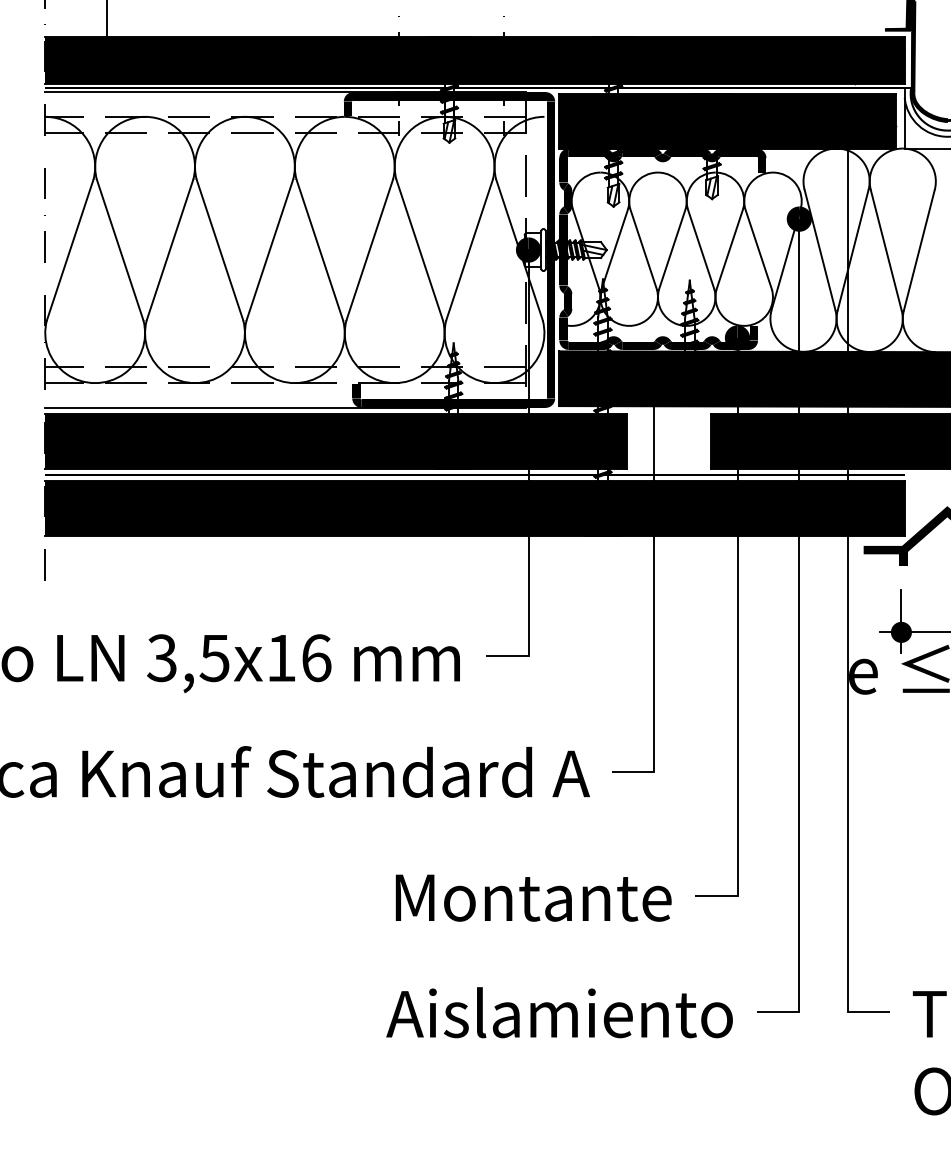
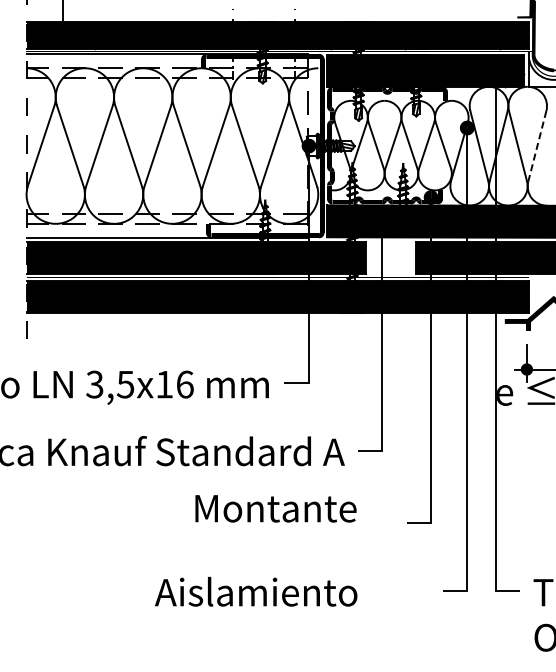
line: (919, 250) -> (537, 146), solid -> dashed
text: (532, 897) -> (275, 508), moved
text: (560, 1012) -> (256, 591), moved

